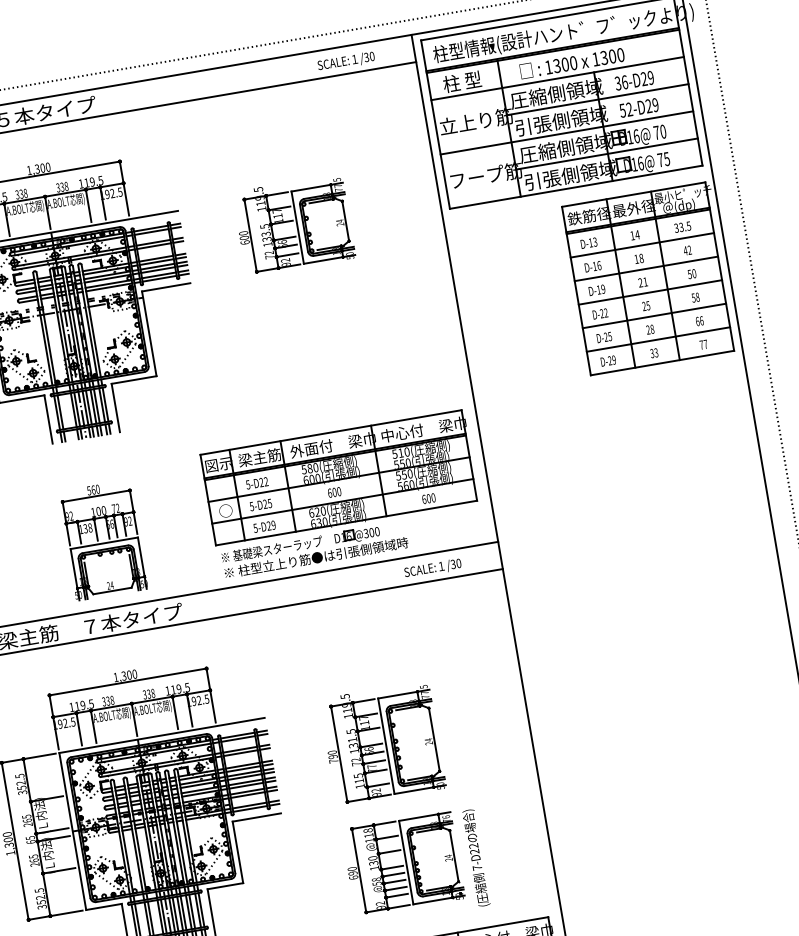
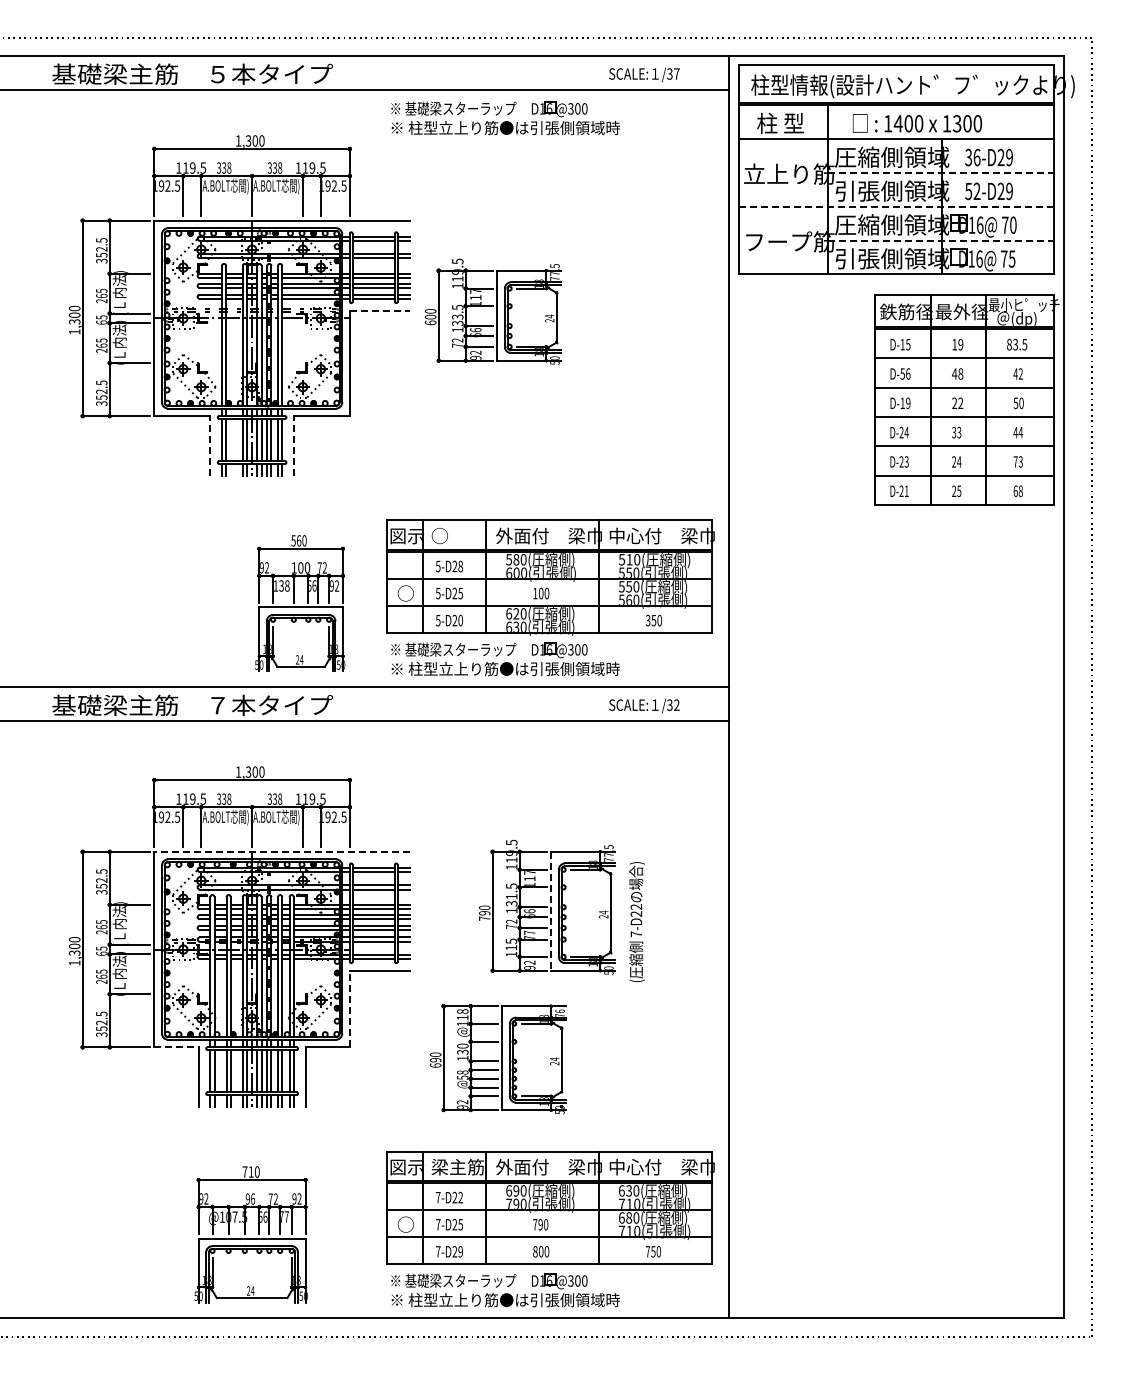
text: (371, 56) -> (676, 73), /30 -> /37
text: (556, 65) -> (897, 123), 1300 -> 1400
line: (598, 99) -> (941, 172), solid -> dashed
part: (240, 115) -> (505, 118), added
line: (567, 132) -> (897, 206), solid -> dashed
line: (607, 153) -> (941, 240), solid -> dashed
part: (293, 224) -> (492, 311), moved
text: (676, 228) -> (1009, 344), 33.5 -> 83.5
text: (637, 234) -> (960, 344), 14 -> 19
text: (595, 241) -> (908, 343), D-13 -> D-15
text: (636, 258) -> (954, 373), 18 -> 48
text: (594, 266) -> (902, 373), D-16 -> D-56
text: (645, 281) -> (960, 402), 21 -> 22
line: (166, 287) -> (380, 310), solid -> dashed
text: (695, 297) -> (1018, 432), 58 -> 44
text: (646, 306) -> (956, 432), 25 -> 33
text: (605, 312) -> (906, 432), D-22 -> D-24
text: (699, 320) -> (1017, 461), 66 -> 73
text: (652, 328) -> (959, 461), 28 -> 24
text: (609, 335) -> (906, 460), D-25 -> D-23
text: (703, 345) -> (1017, 491), 77 -> 68
text: (654, 353) -> (956, 491), 33 -> 25
text: (614, 360) -> (906, 491), D-29 -> D-21
line: (115, 407) -> (293, 445), solid -> dashed
line: (48, 418) -> (210, 445), solid -> dashed
text: (259, 457) -> (457, 535), 梁主筋 -> ○
text: (266, 481) -> (460, 566), 5-D22 -> 5-D28
text: (330, 493) -> (535, 593), 600 -> 100
text: (426, 499) -> (650, 620), 600 -> 350
text: (273, 525) -> (460, 620), 5-D29 -> 5-D20
part: (103, 540) -> (300, 603), moved
text: (458, 562) -> (676, 704), /30 -> /32
line: (162, 735) -> (282, 851), solid -> dashed
line: (386, 746) -> (551, 911), solid -> dashed
line: (237, 852) -> (349, 1008), solid -> dashed
text: (475, 858) -> (636, 922), moved
part: (403, 864) -> (498, 1059), moved
line: (104, 906) -> (177, 1047), solid -> dashed

